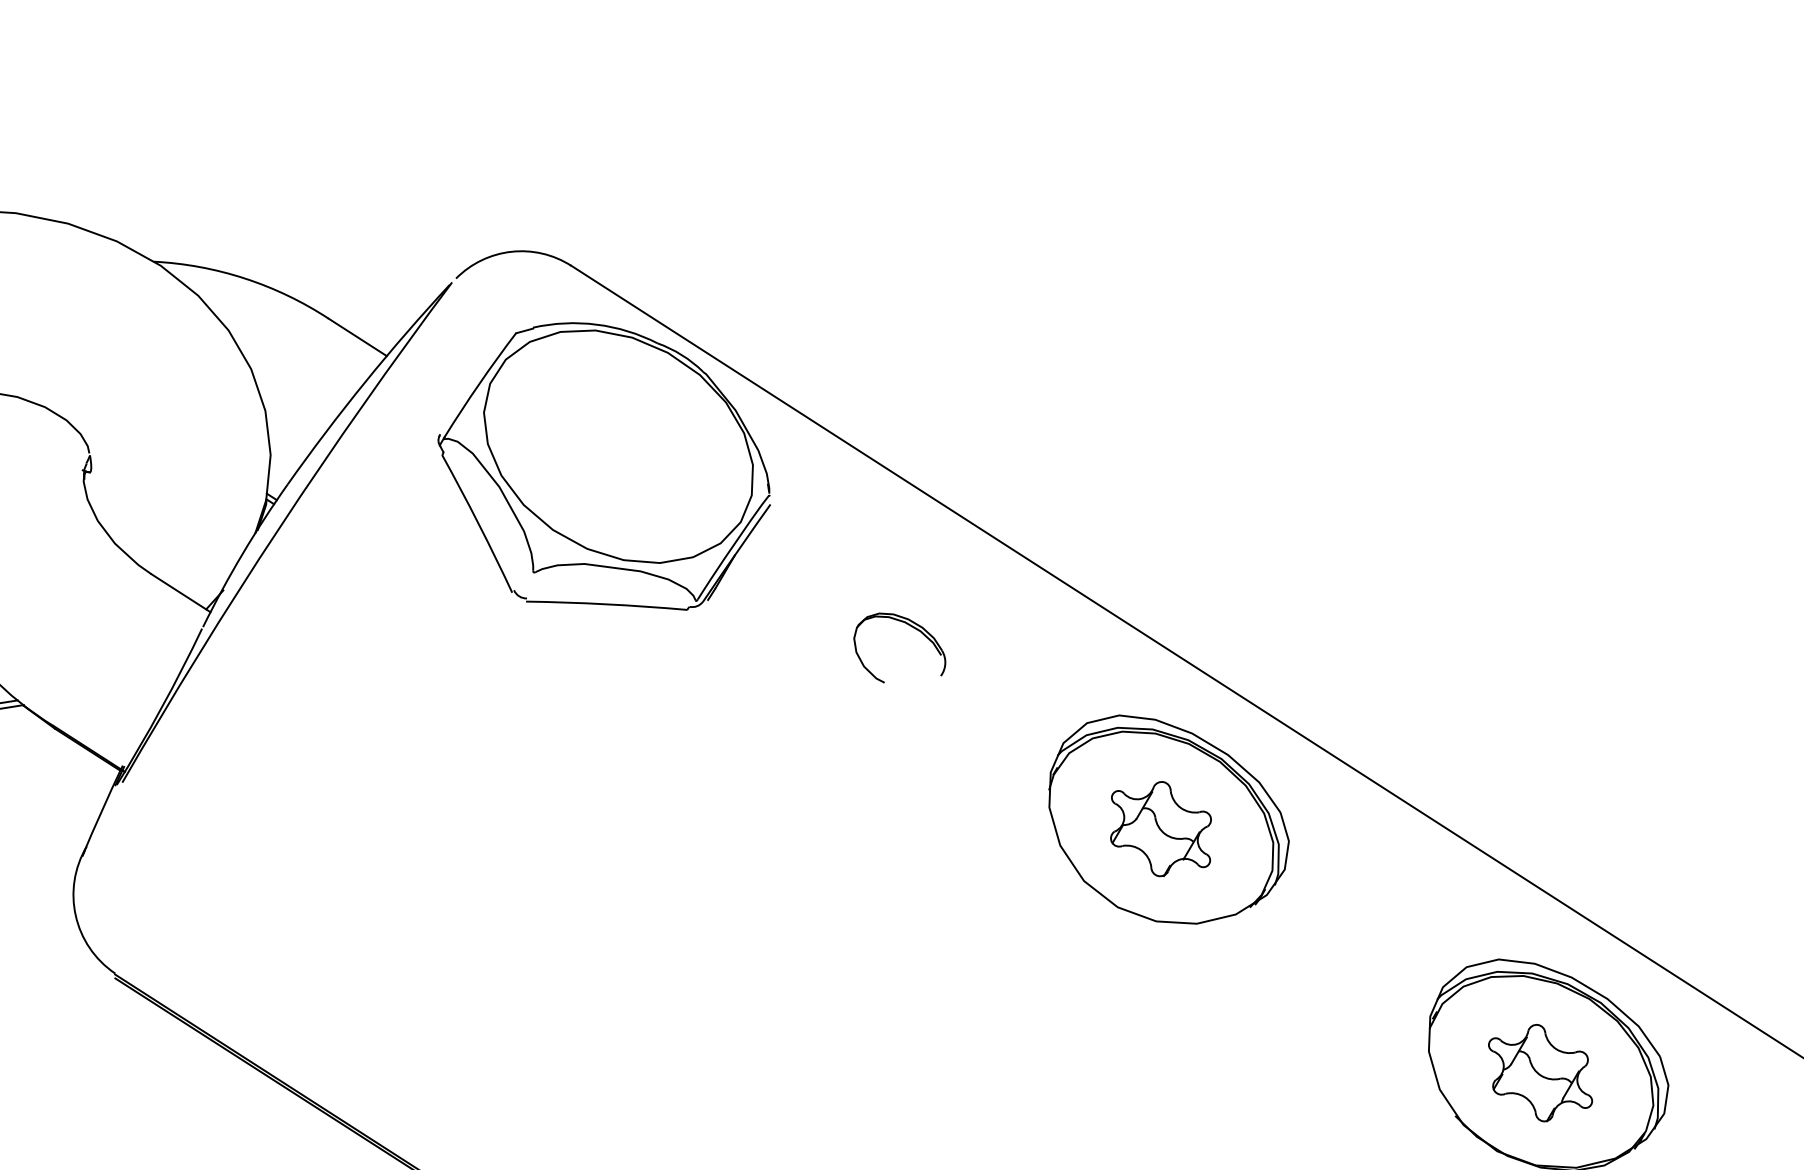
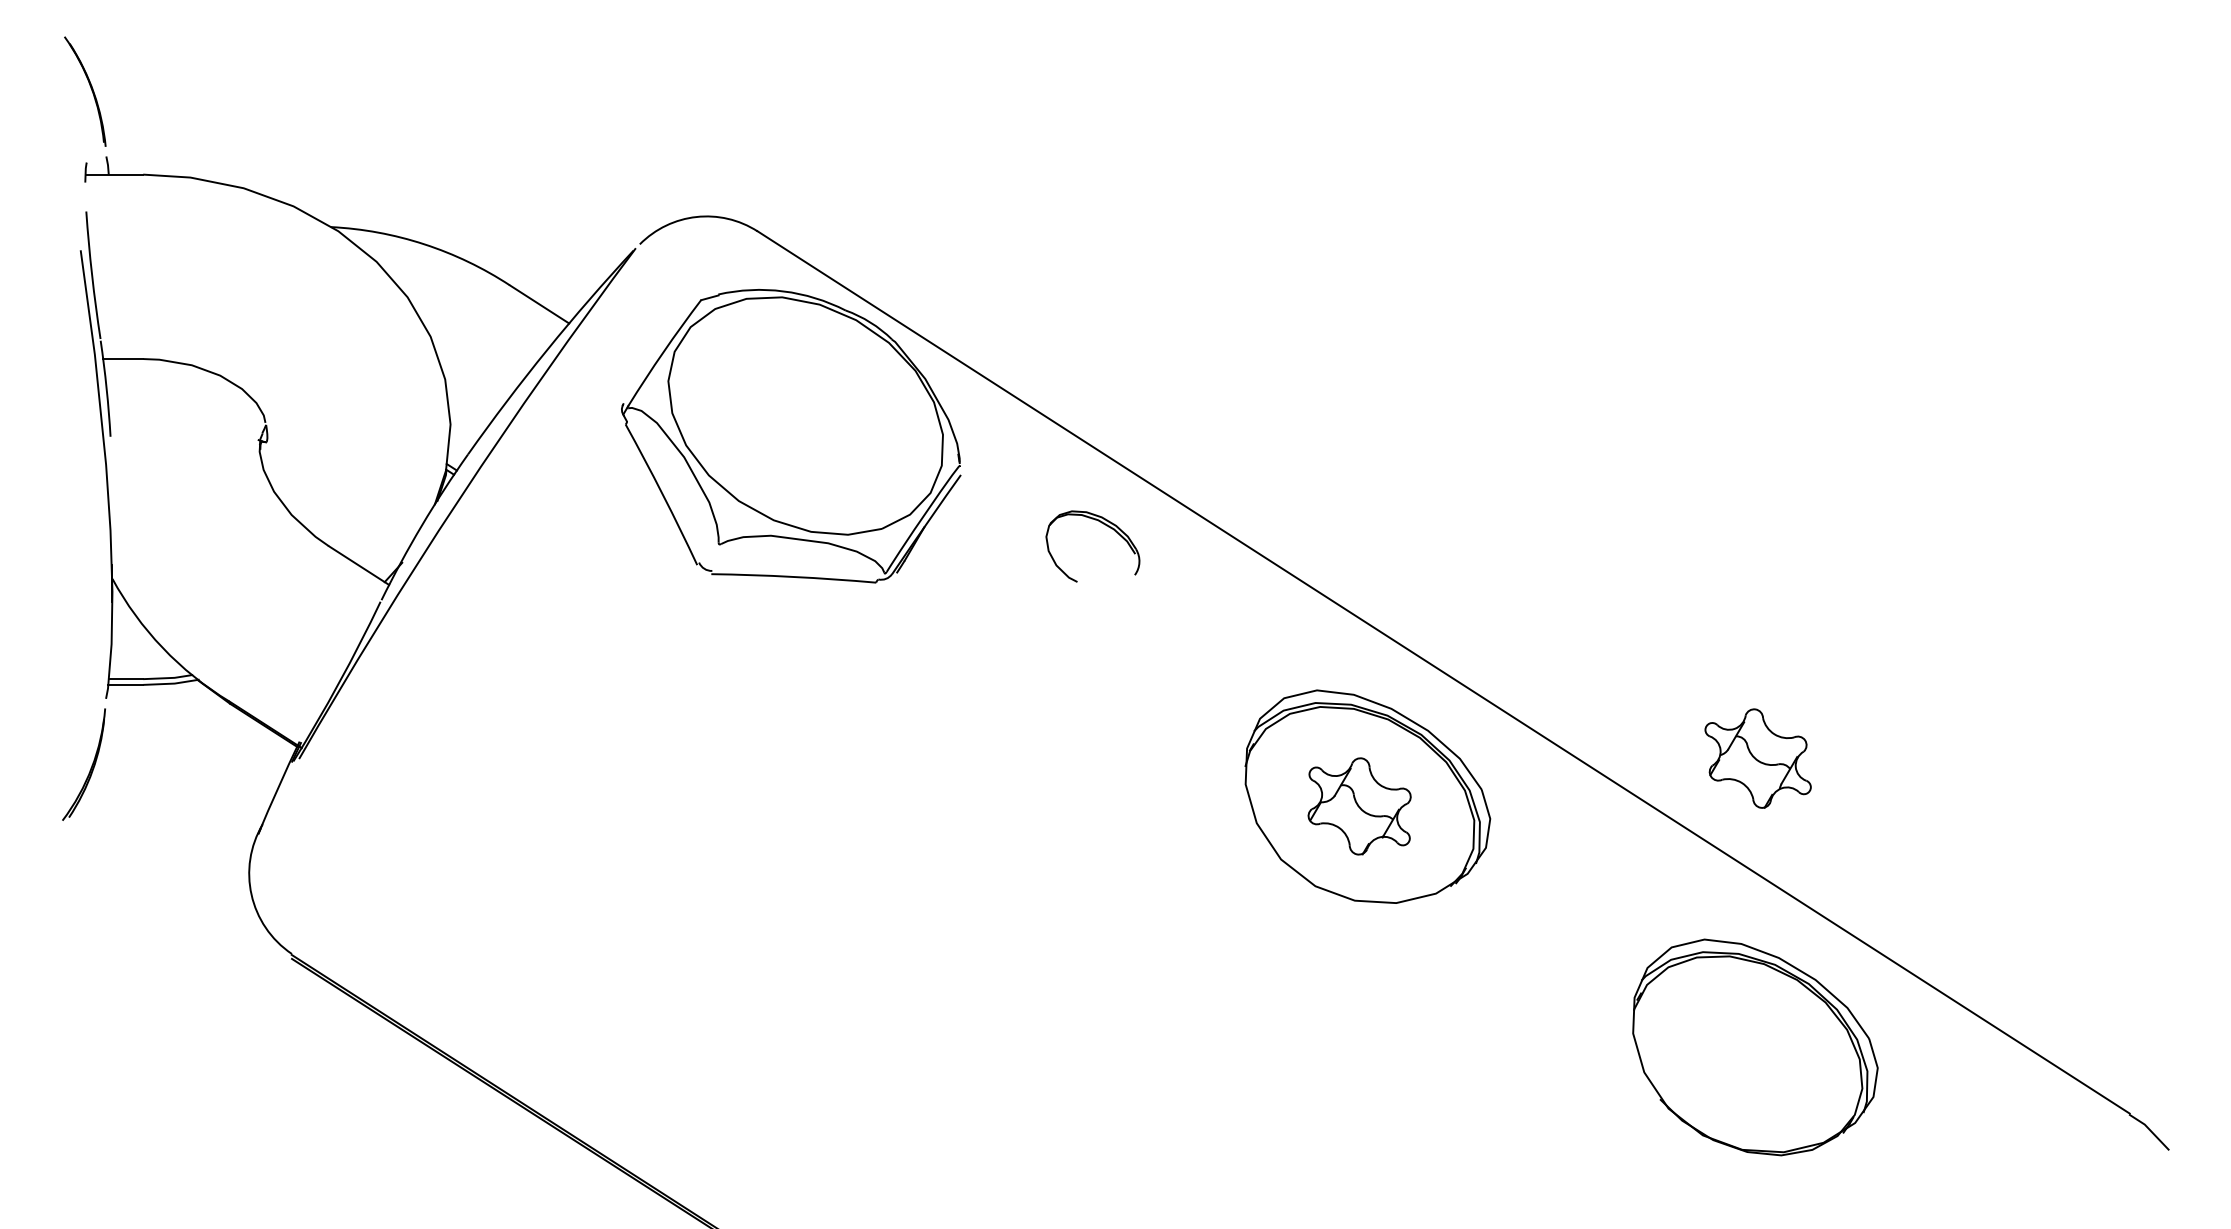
part: (913, 628) -> (1106, 526), moved
part: (1539, 1073) -> (1757, 758), moved

